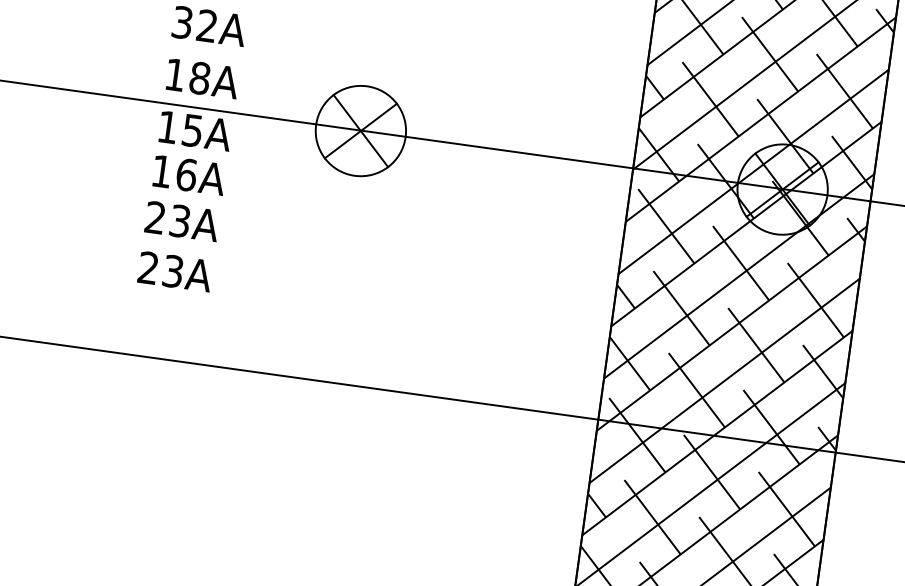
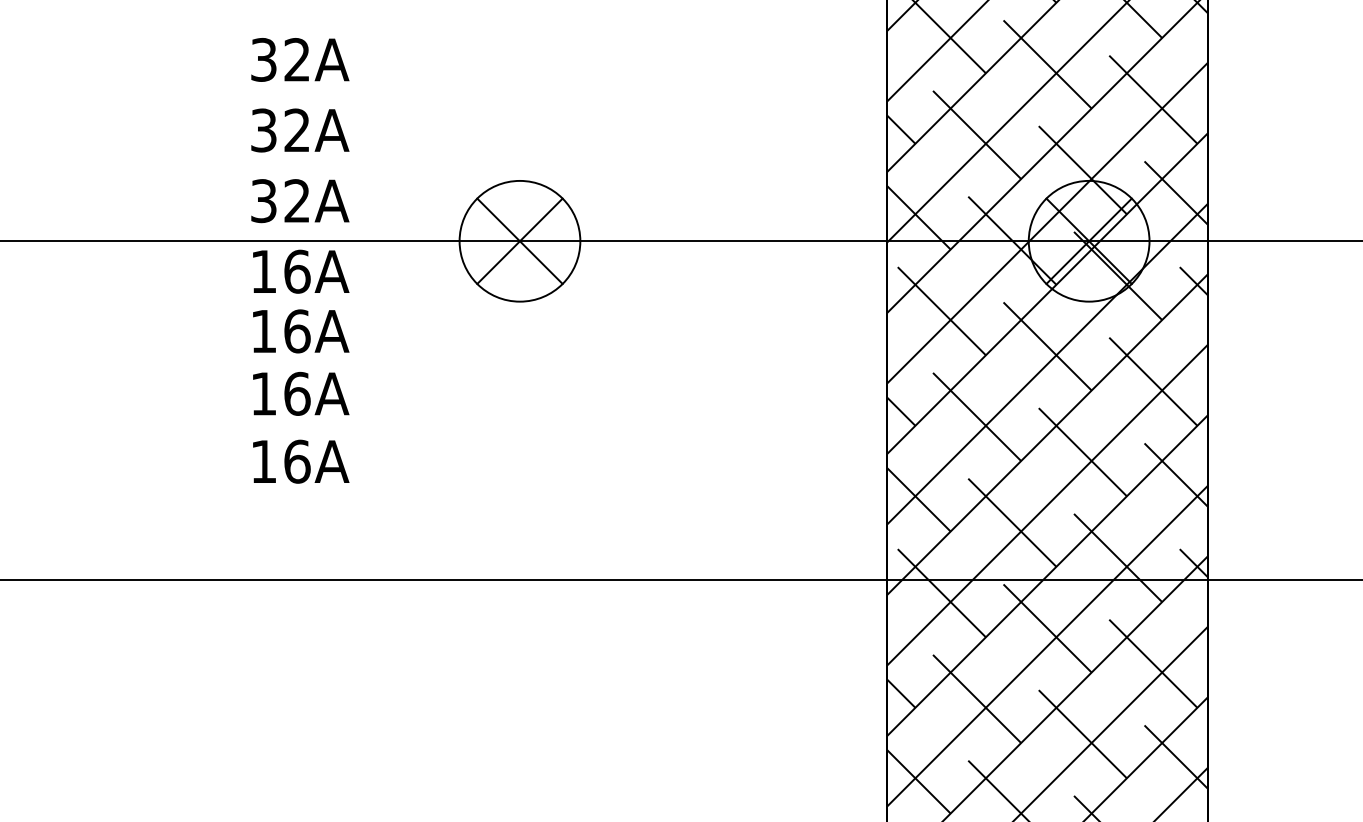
text: (187, 76) -> (280, 201), 18A -> 32A
text: (192, 130) -> (297, 271), 15A -> 16A
text: (167, 219) -> (280, 393), 23A -> 16A
text: (160, 269) -> (280, 461), 23A -> 16A

